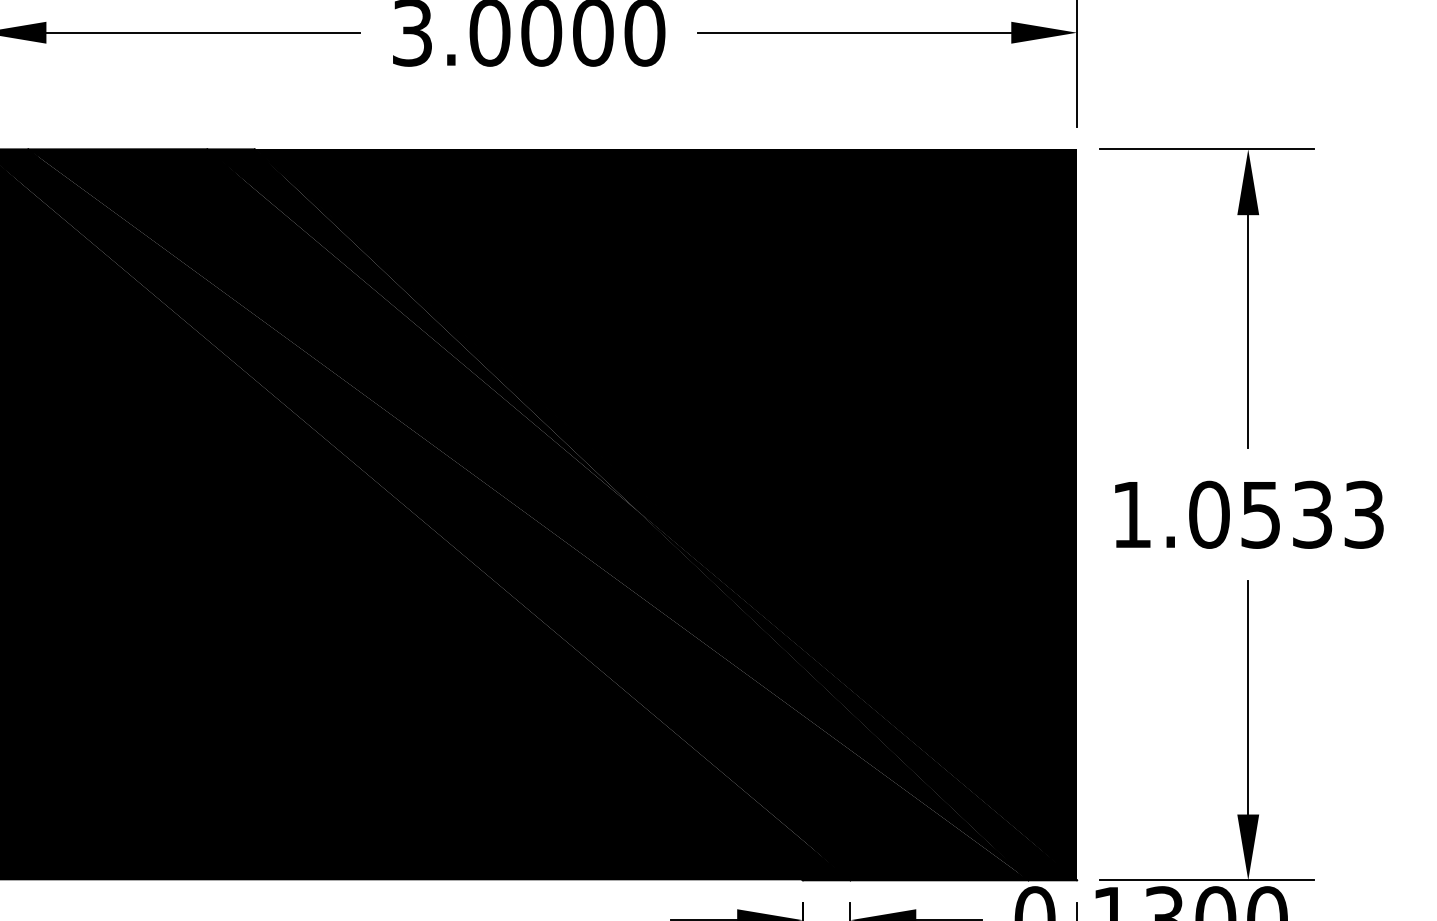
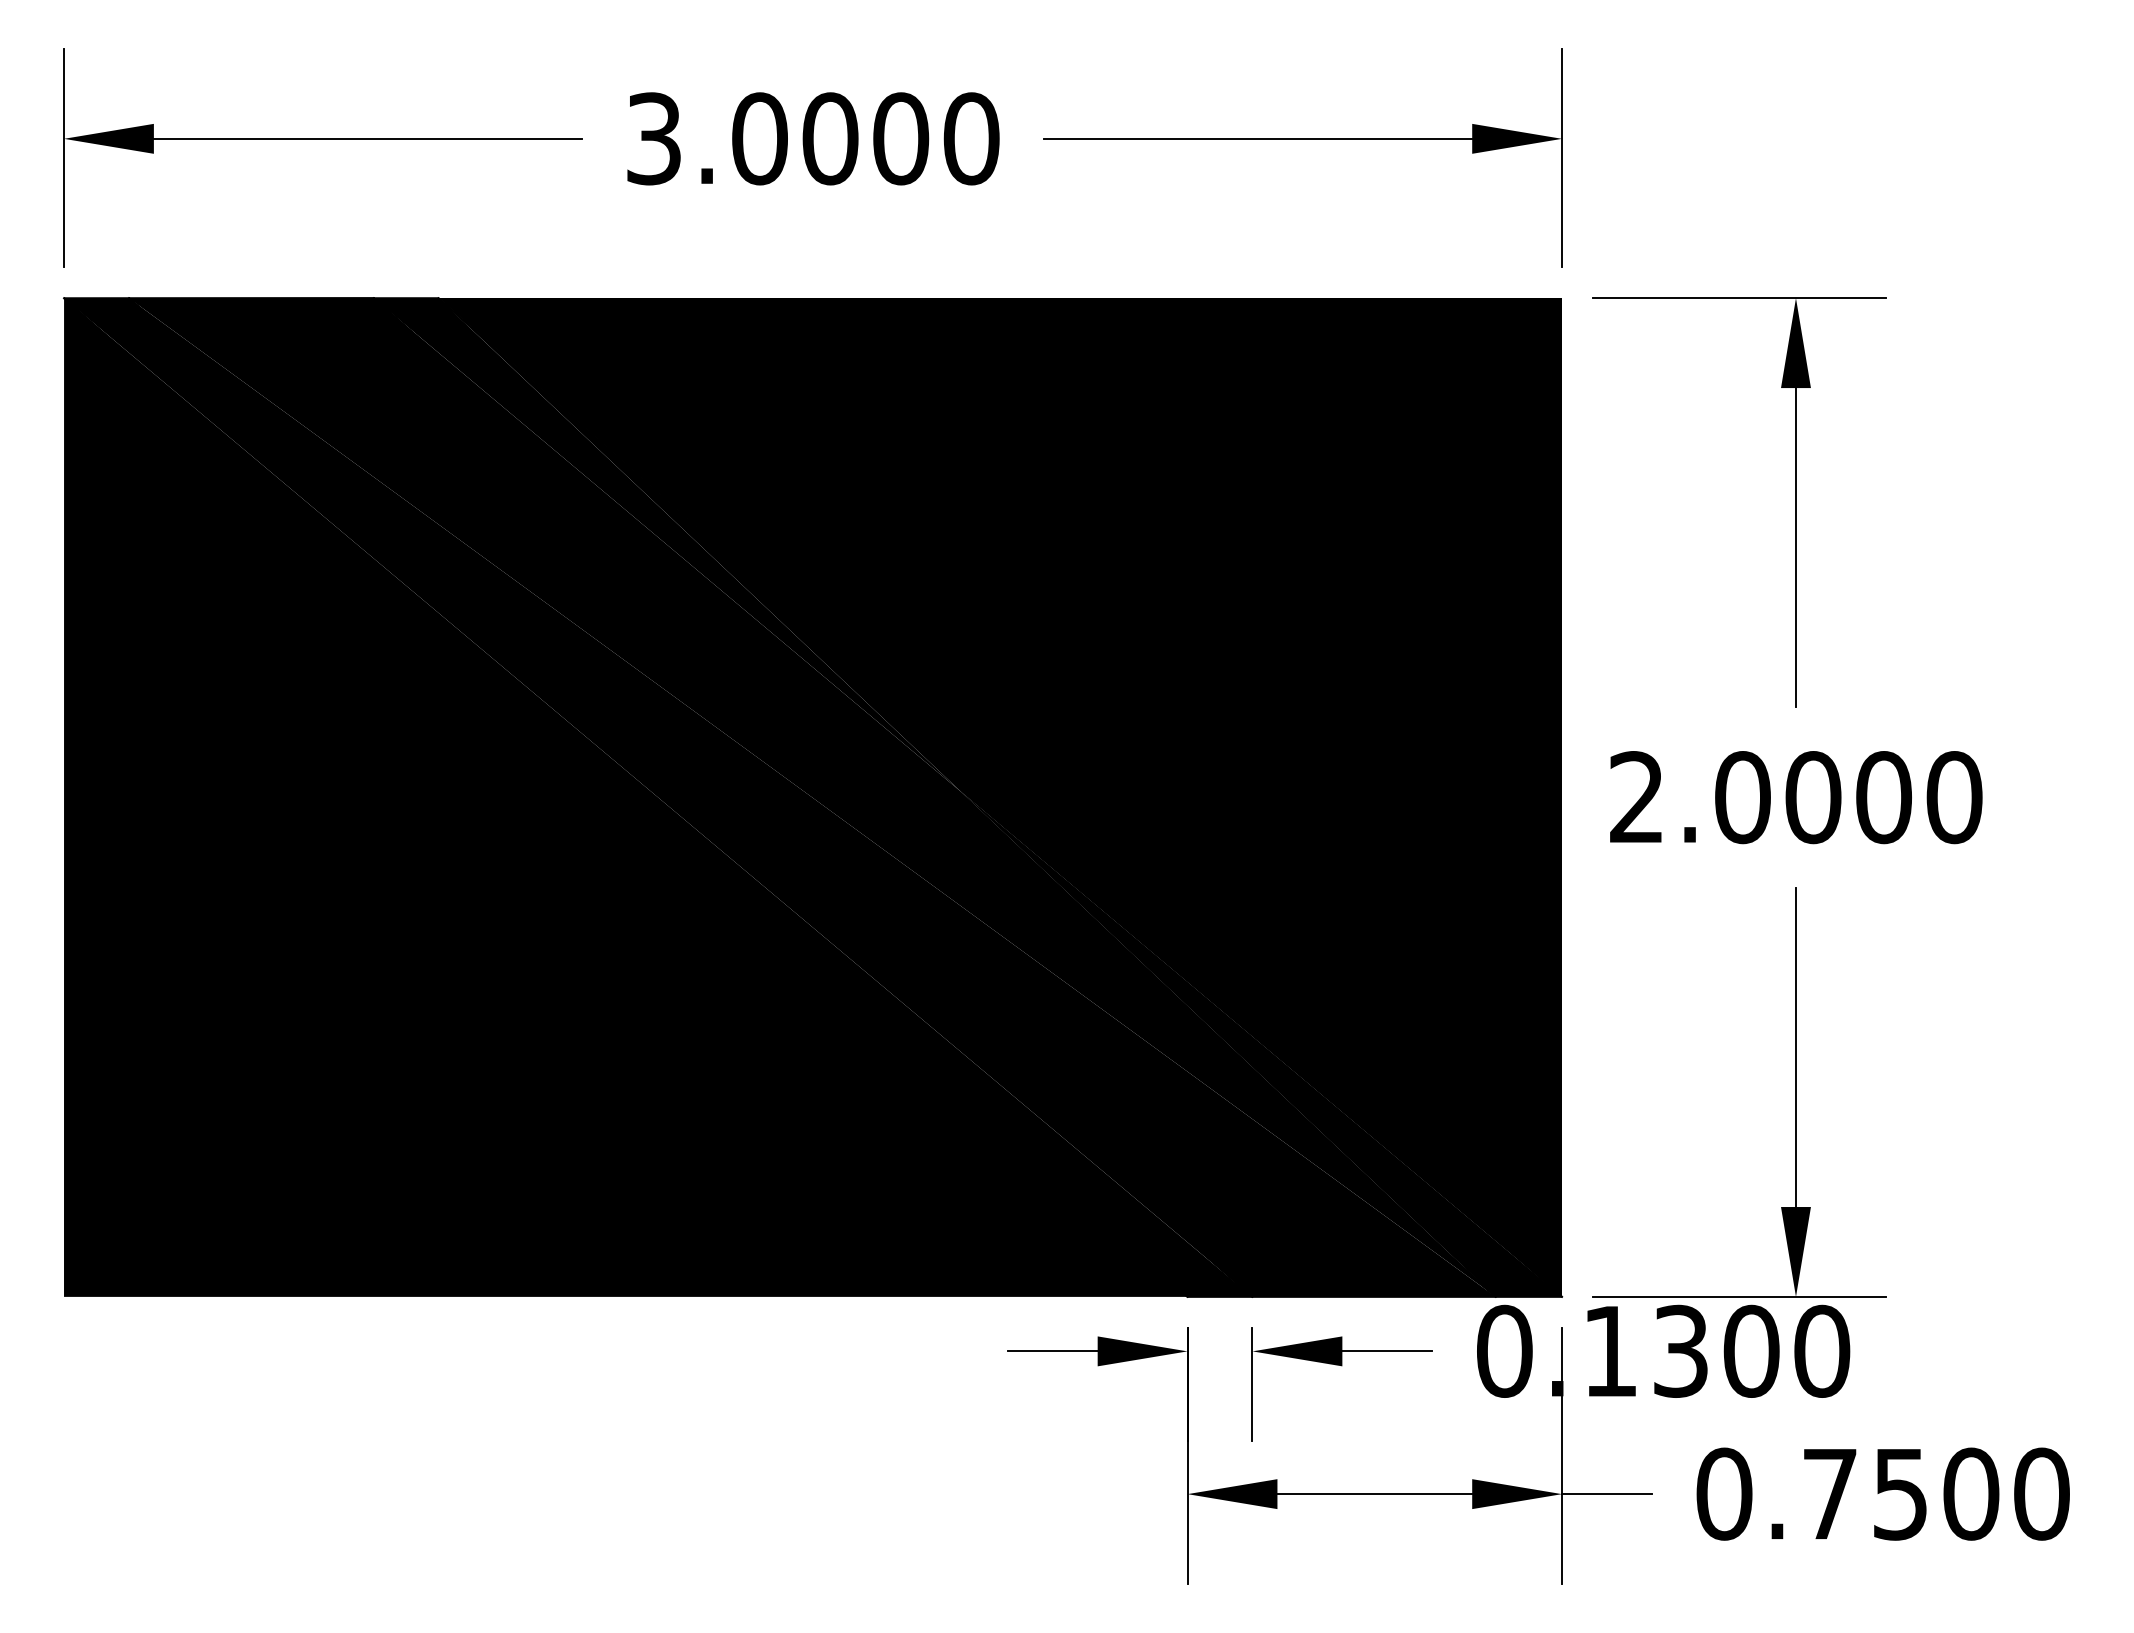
text: (1248, 514) -> (1796, 797), 1.0533 -> 2.0000

